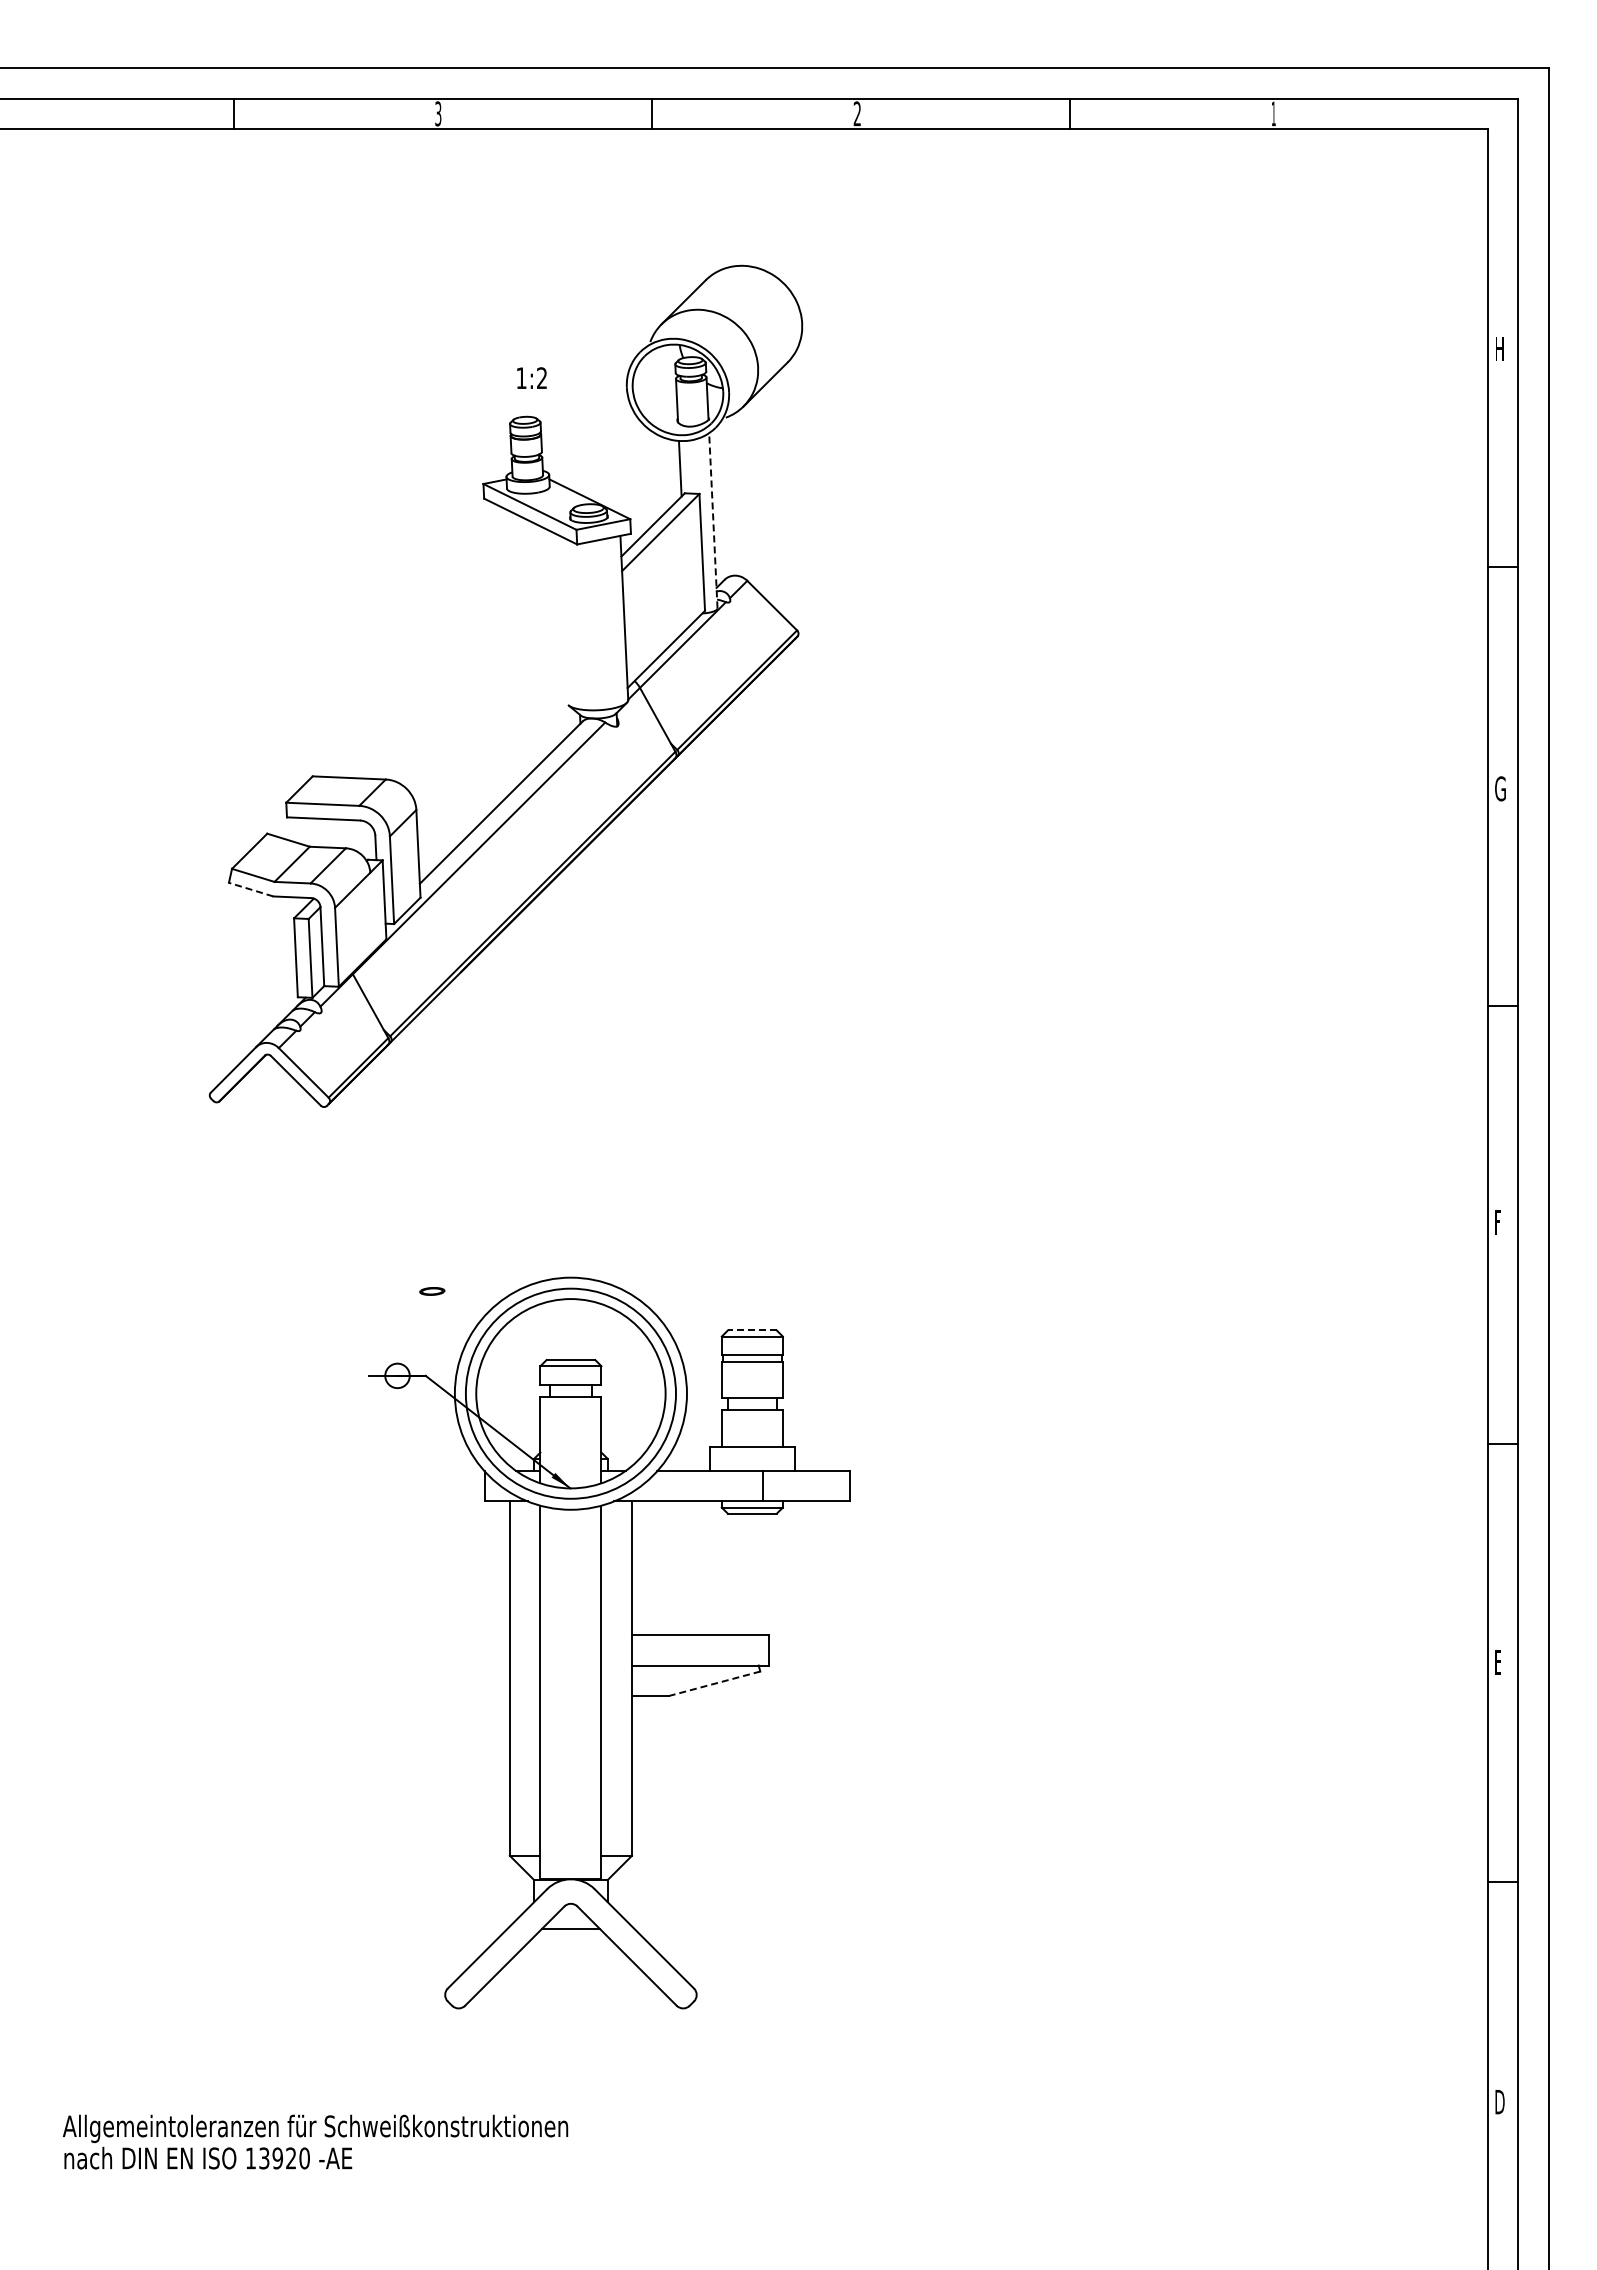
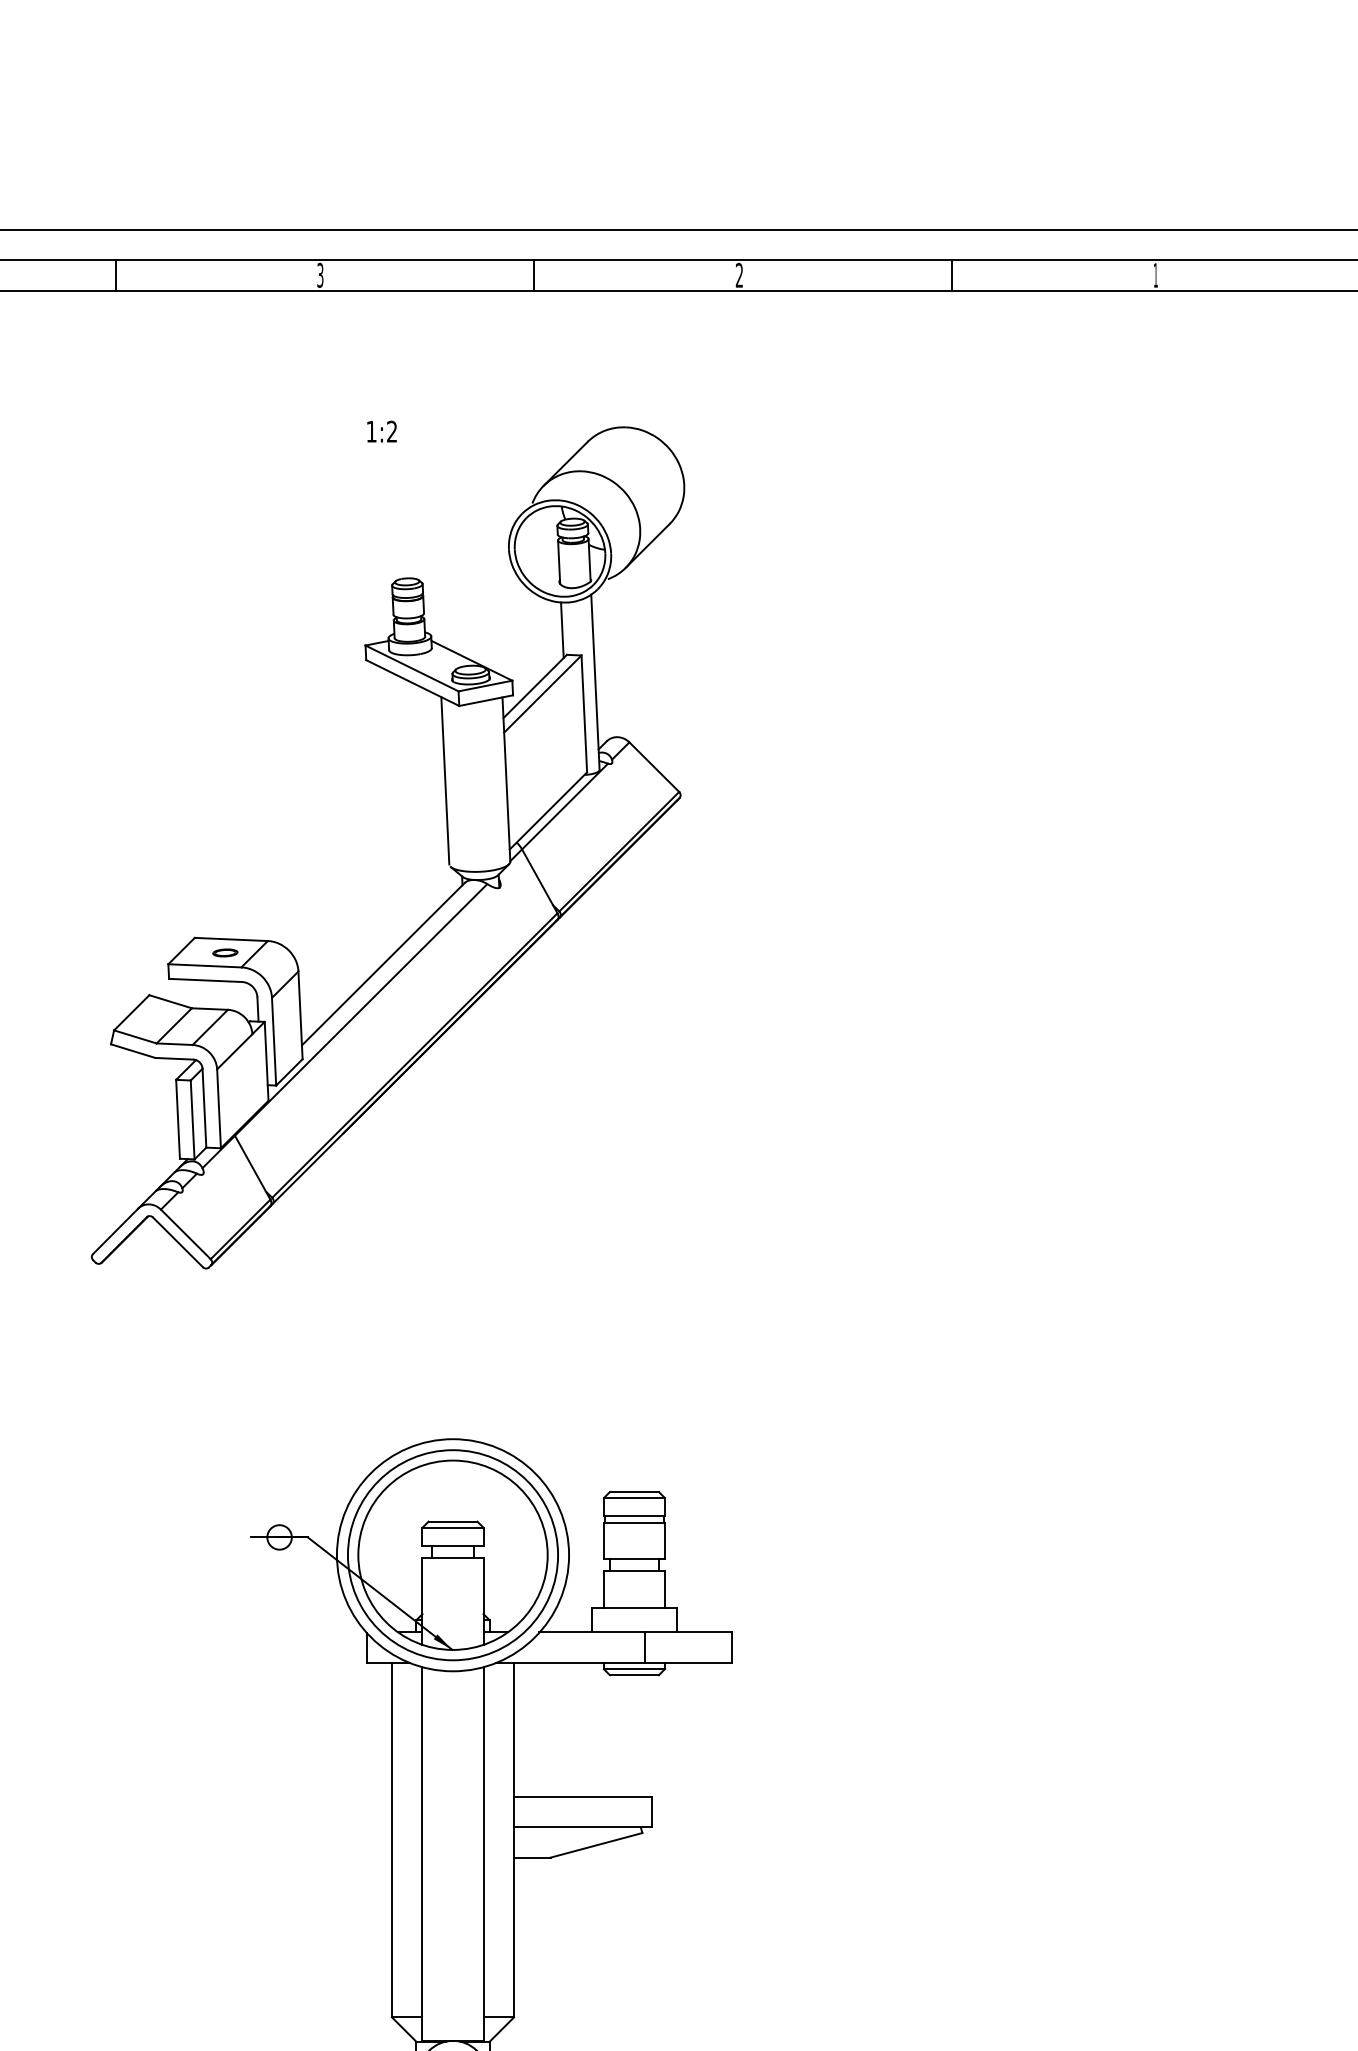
text: (531, 377) -> (381, 431), moved
line: (713, 520) -> (595, 682), dashed -> solid
line: (563, 618) -> (445, 780), added
line: (250, 889) -> (132, 1051), dashed -> solid
part: (432, 1291) -> (225, 953), moved
line: (751, 1330) -> (633, 1492), dashed -> solid
line: (714, 1683) -> (596, 1845), dashed -> solid

